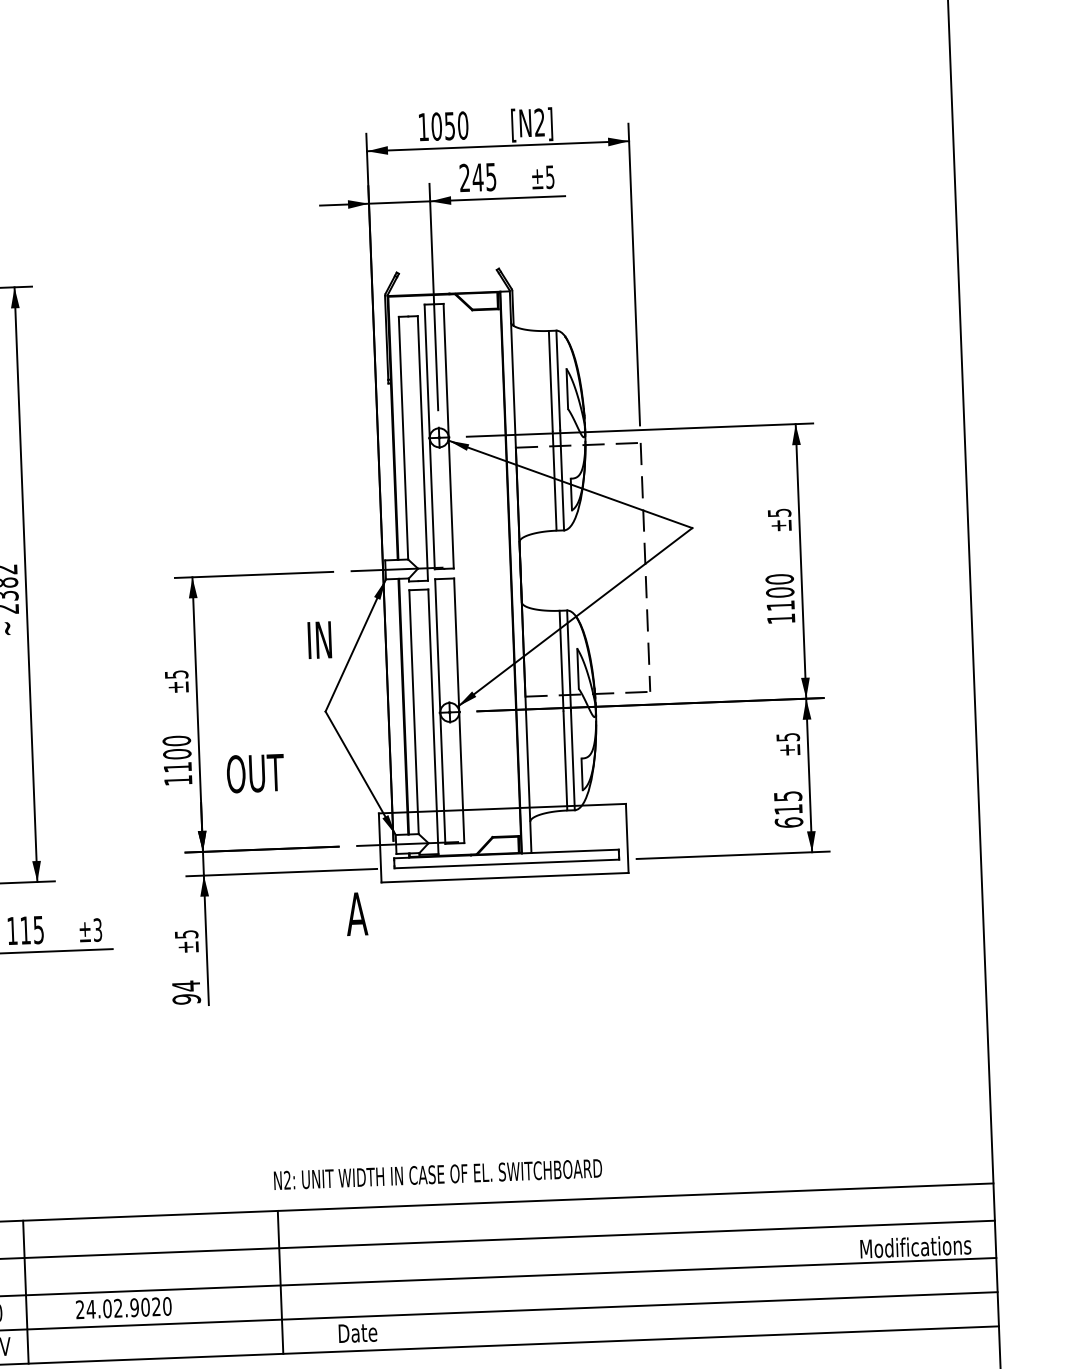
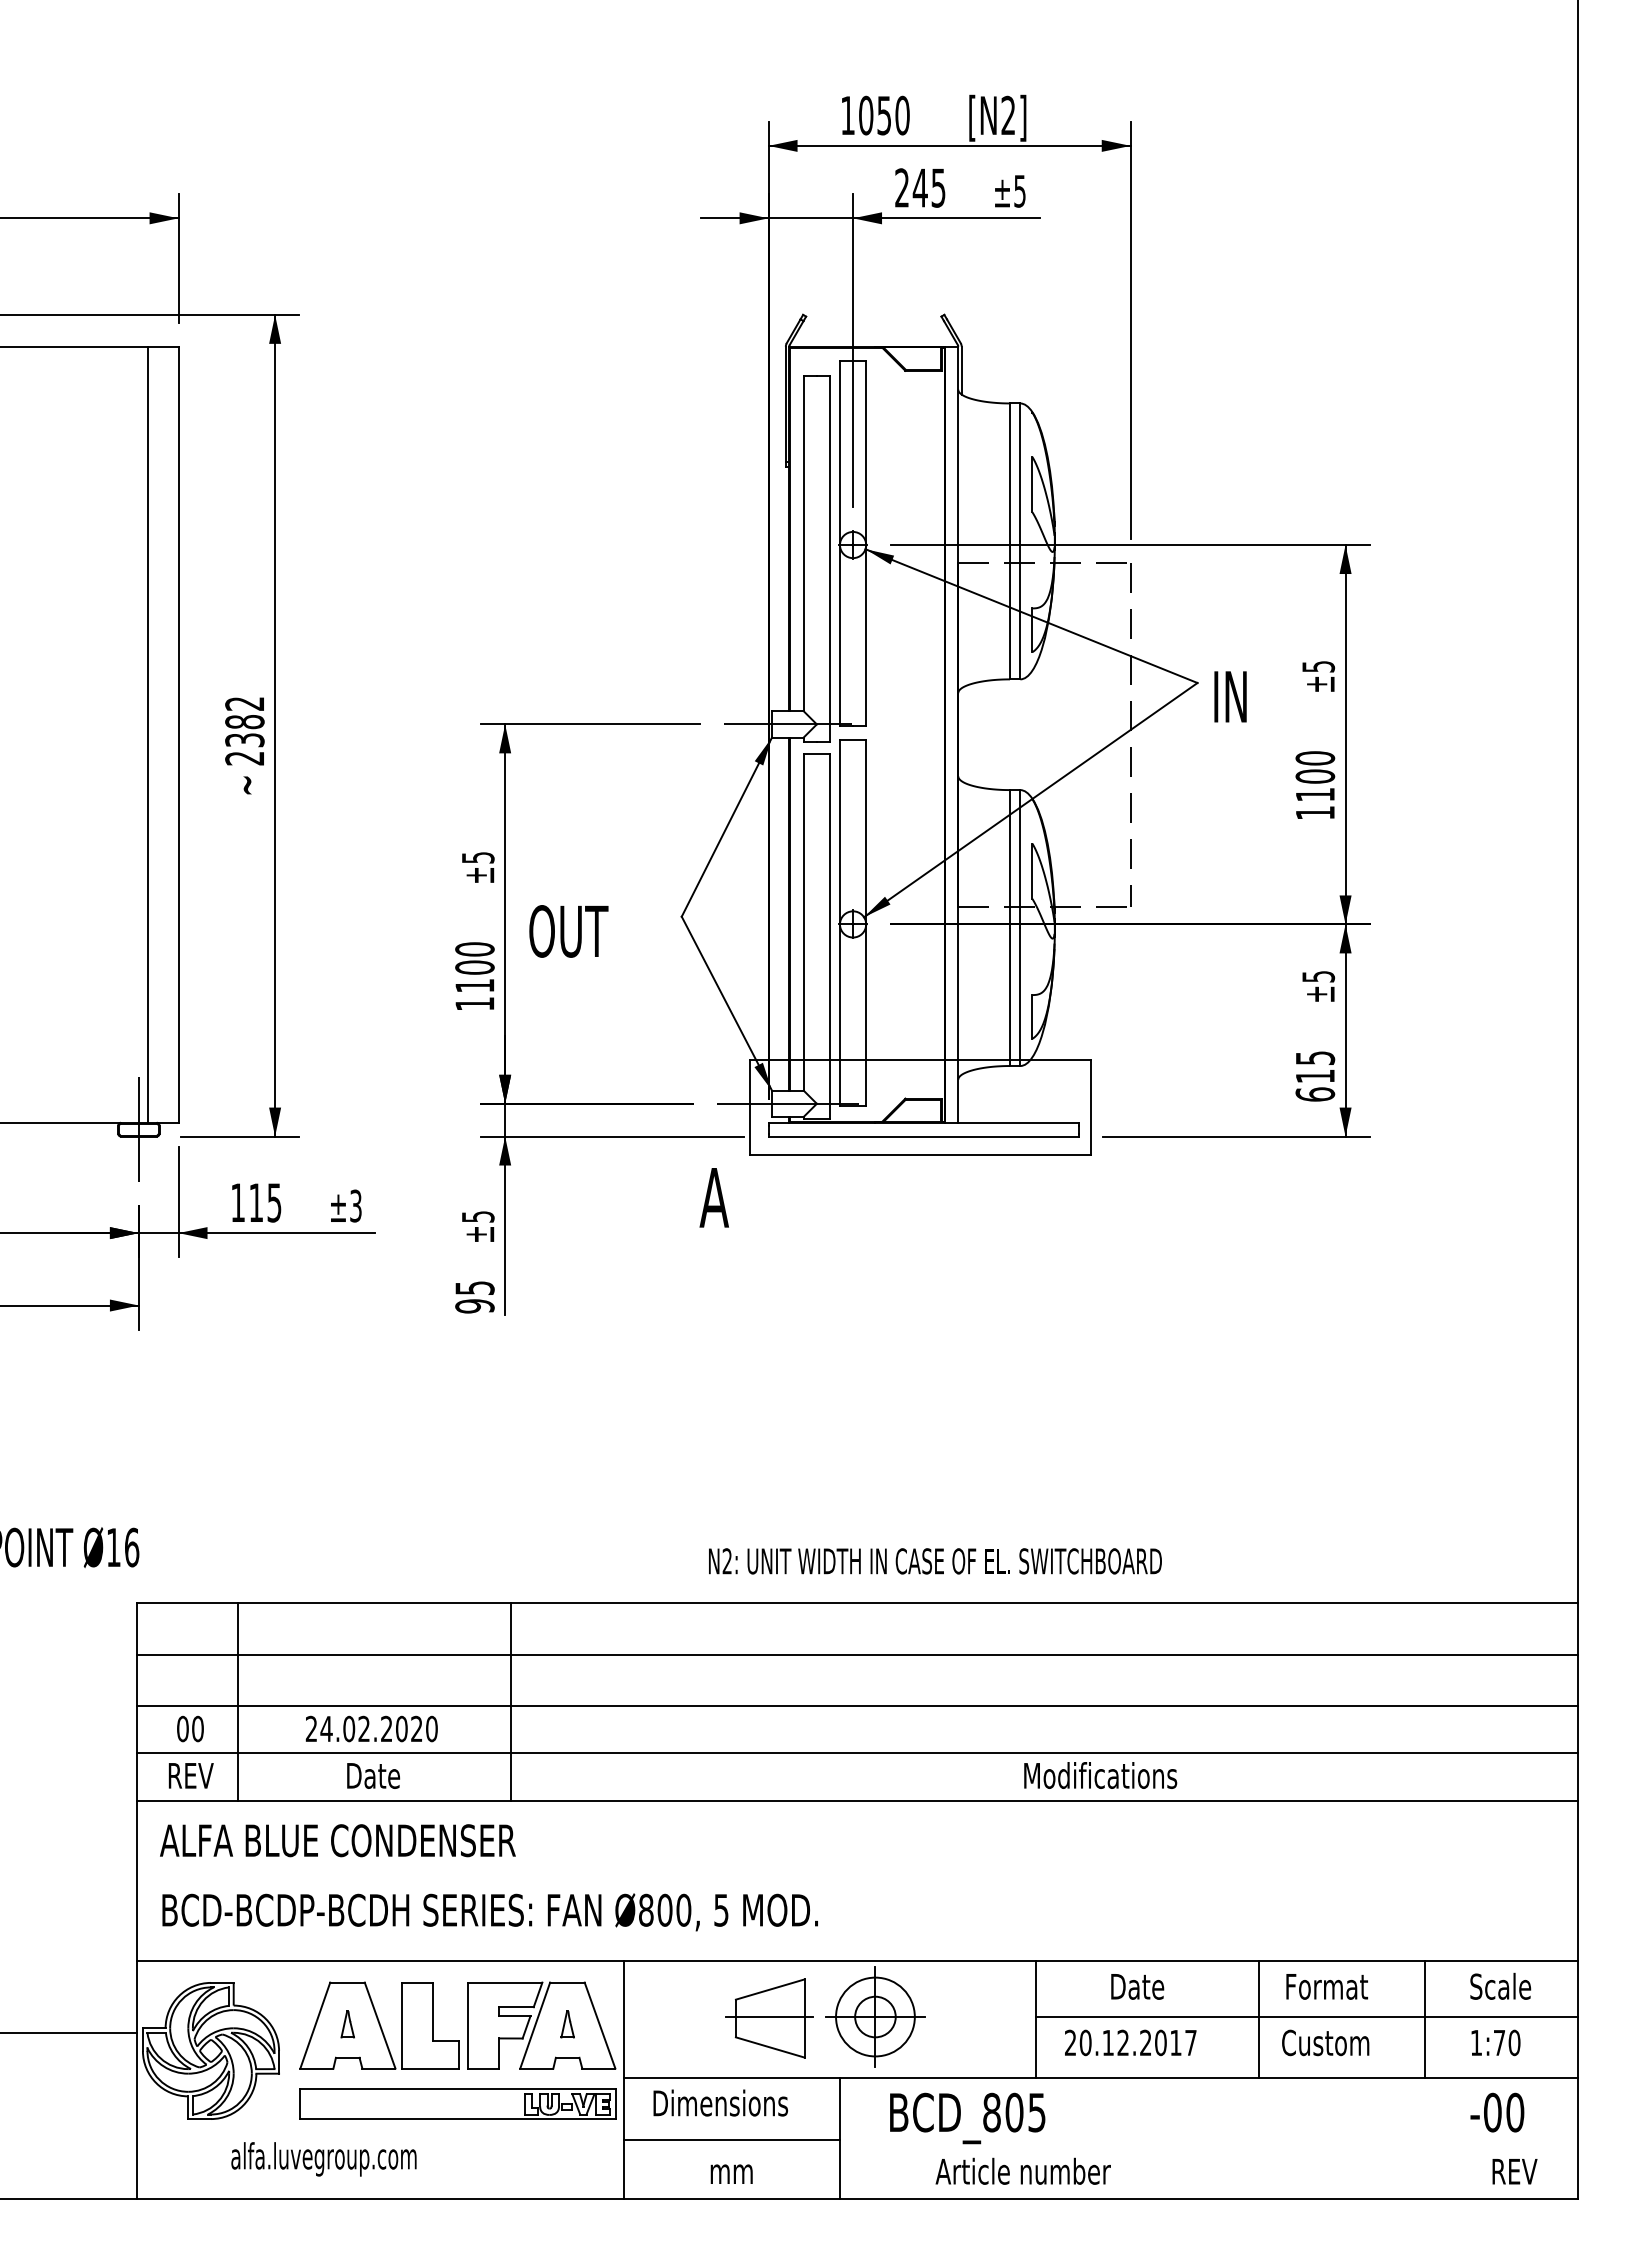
text: (319, 639) -> (1230, 696), moved
text: (255, 773) -> (568, 931), moved
text: (185, 985) -> (474, 1287), 94 -> 95
text: (438, 1174) -> (935, 1561), moved
text: (915, 1246) -> (1100, 1775), moved
line: (280, 1282) -> (511, 1701), moved
text: (134, 1308) -> (386, 1729), 24.02.9020 -> 24.02.2020
text: (357, 1332) -> (373, 1775), moved

